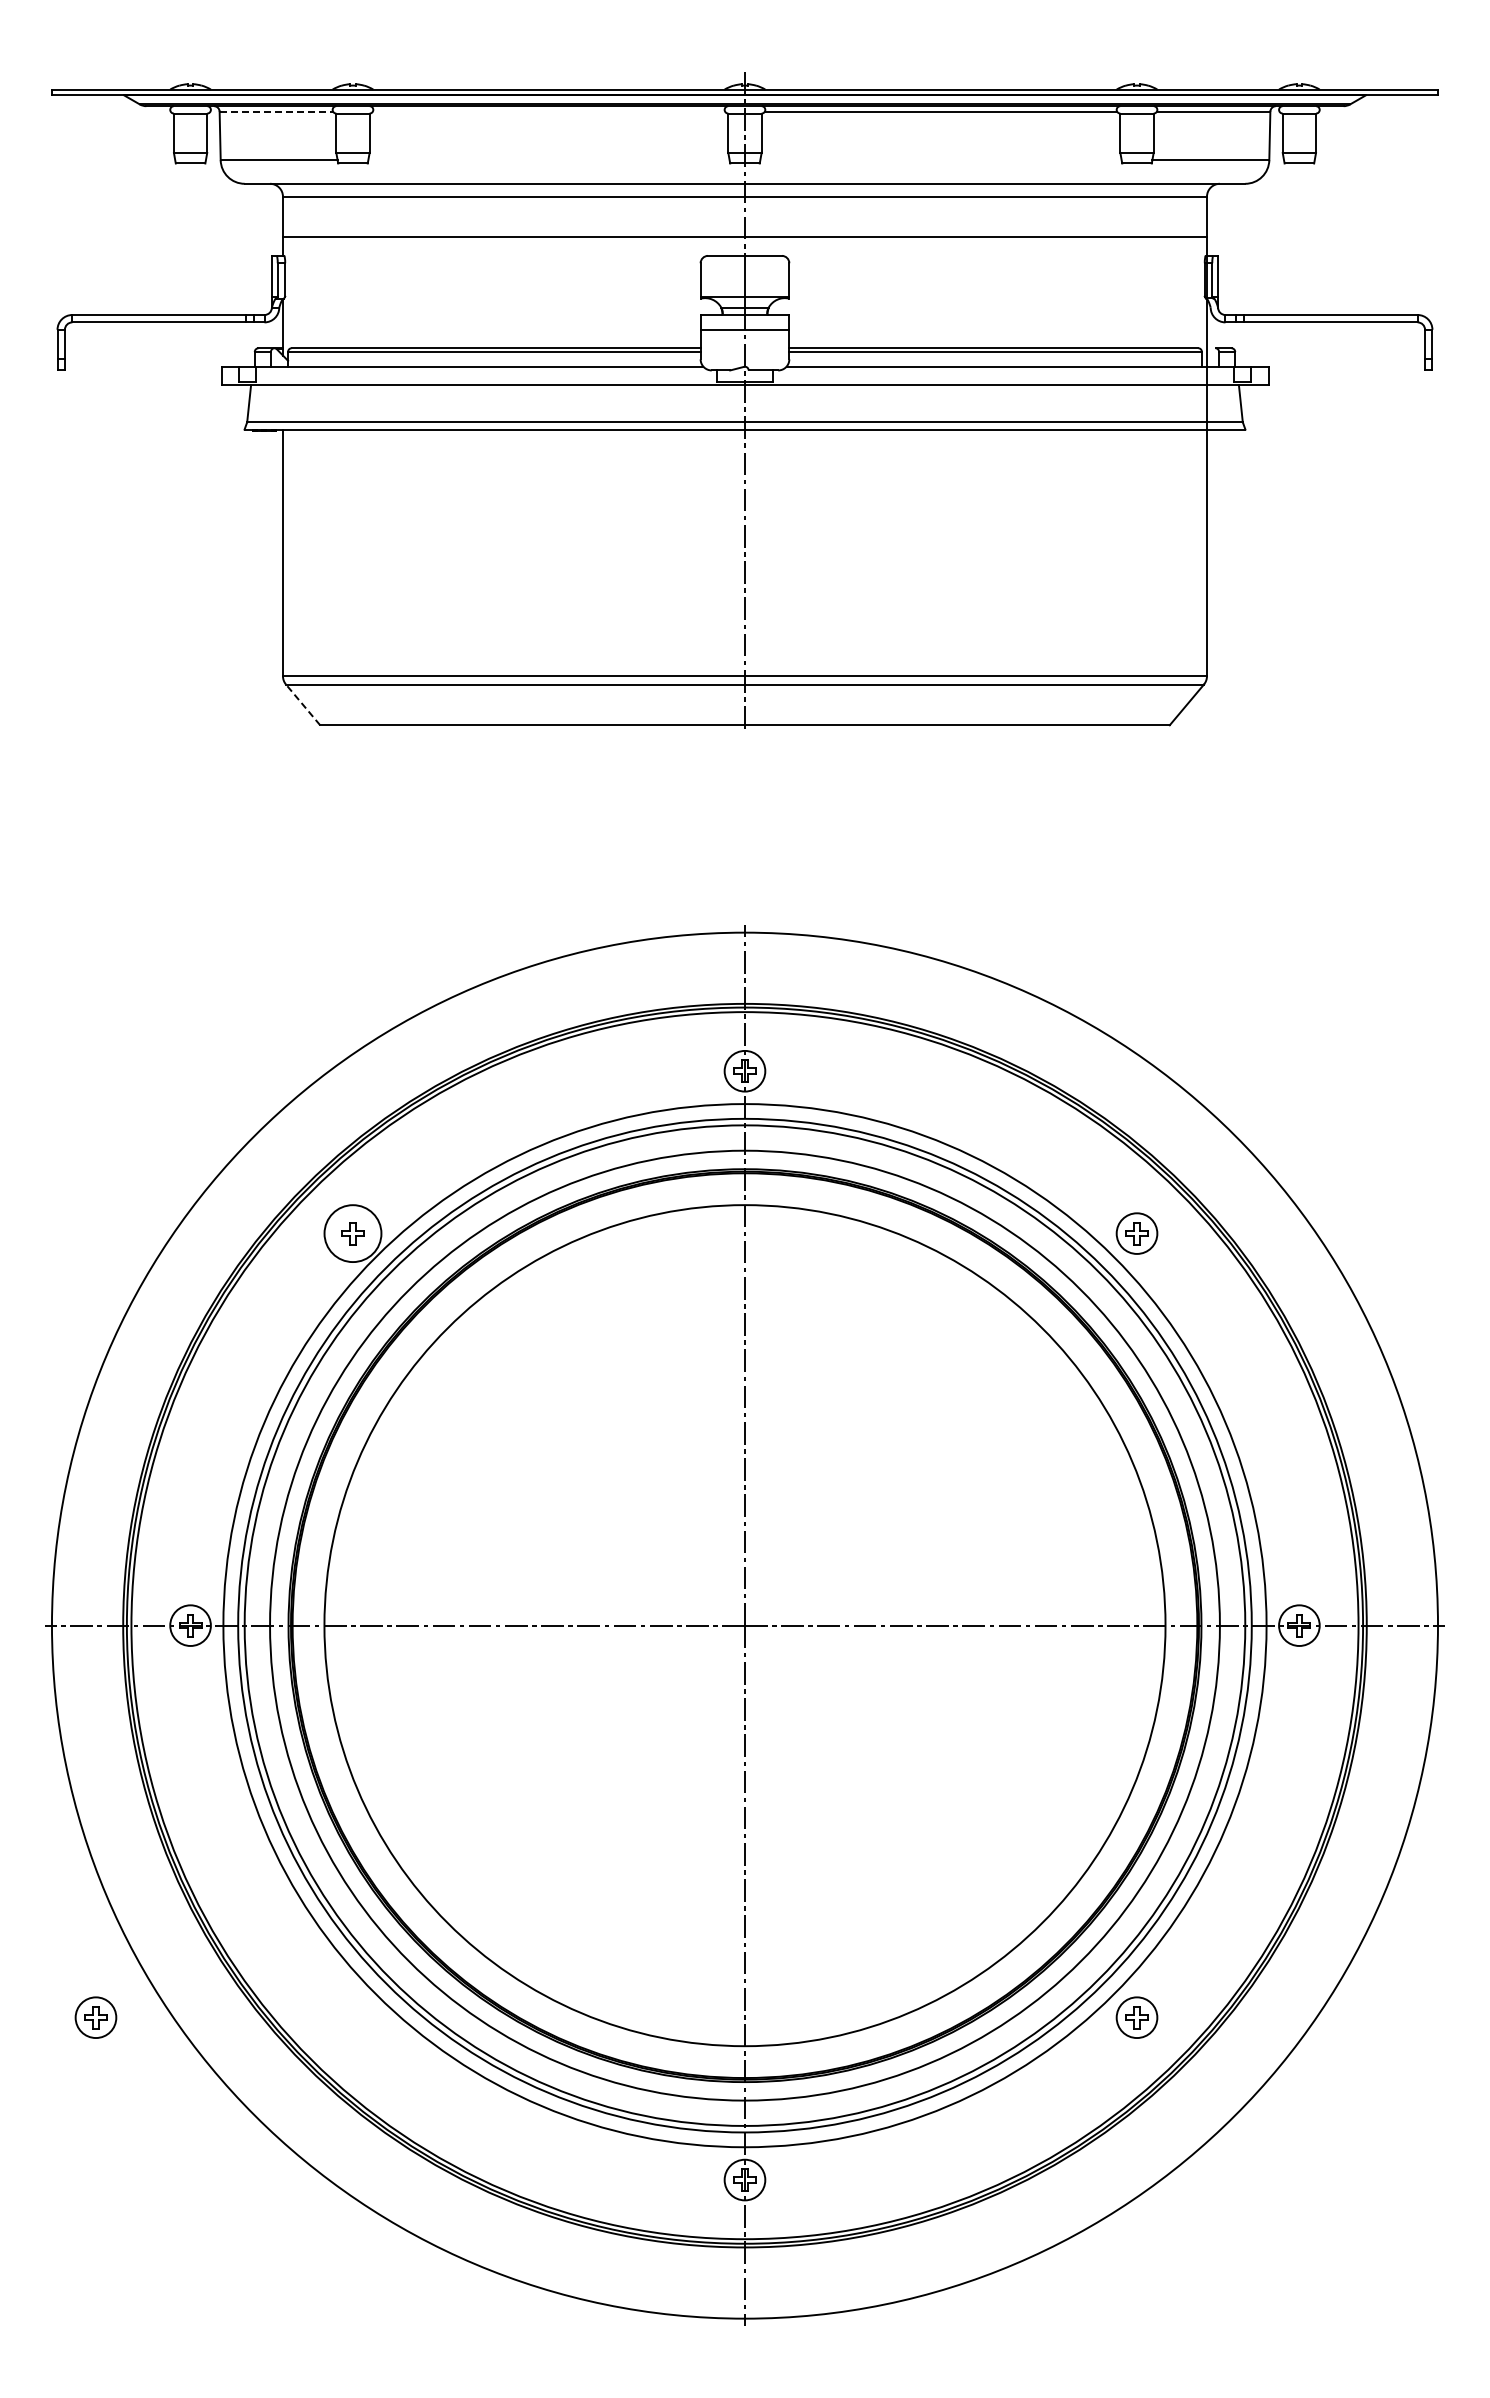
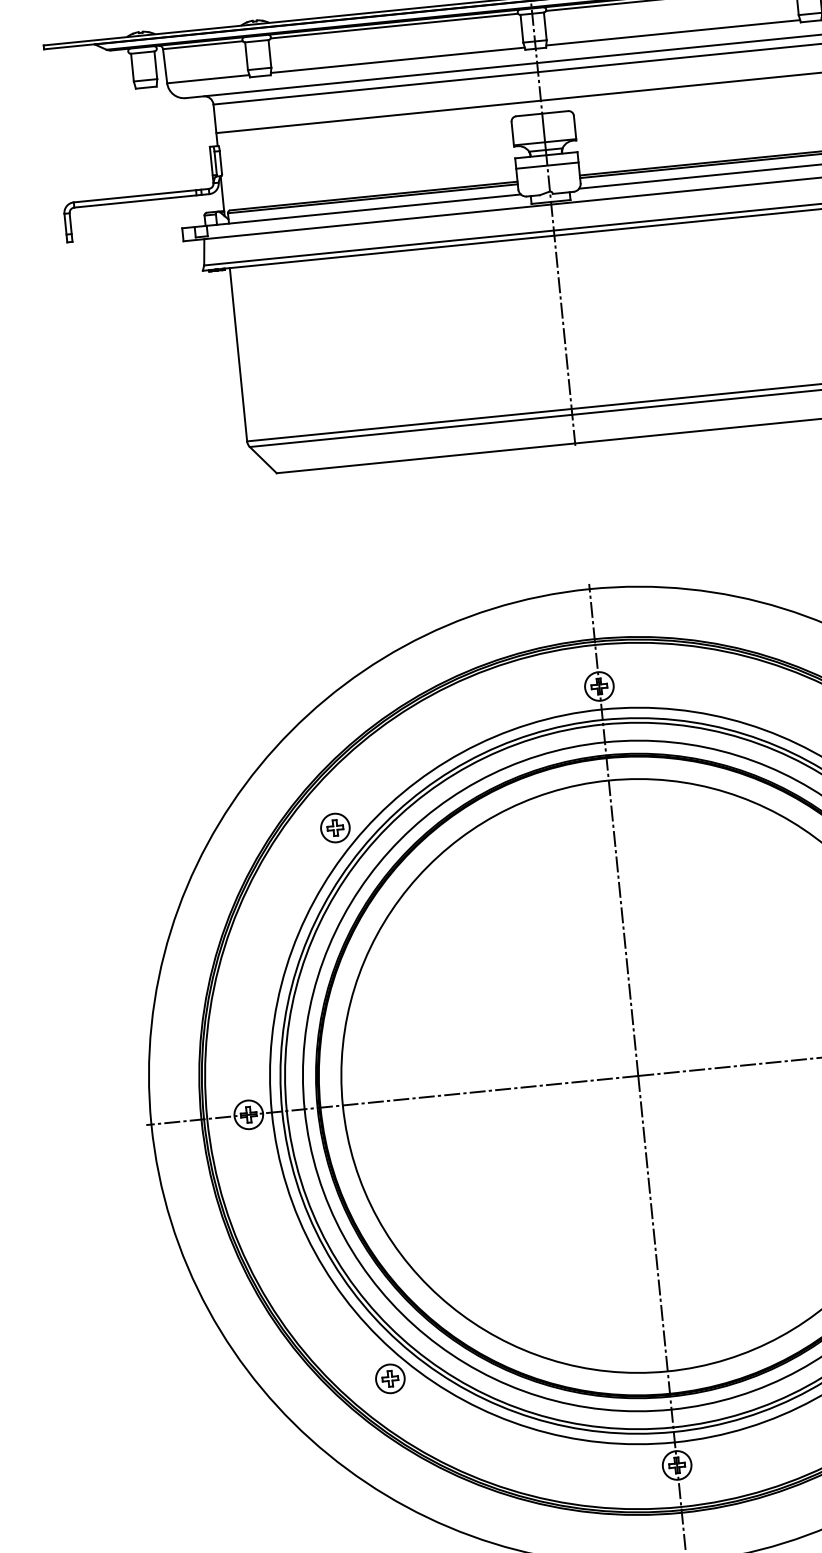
line: (276, 111) -> (202, 45), dashed -> solid
line: (548, 111) -> (394, 26), added
line: (548, 160) -> (397, 60), added
line: (940, 160) -> (672, 32), added
line: (303, 704) -> (263, 459), dashed -> solid
circle: (352, 1233) -> (335, 828), size x0.71
part: (95, 2017) -> (390, 1378), moved

